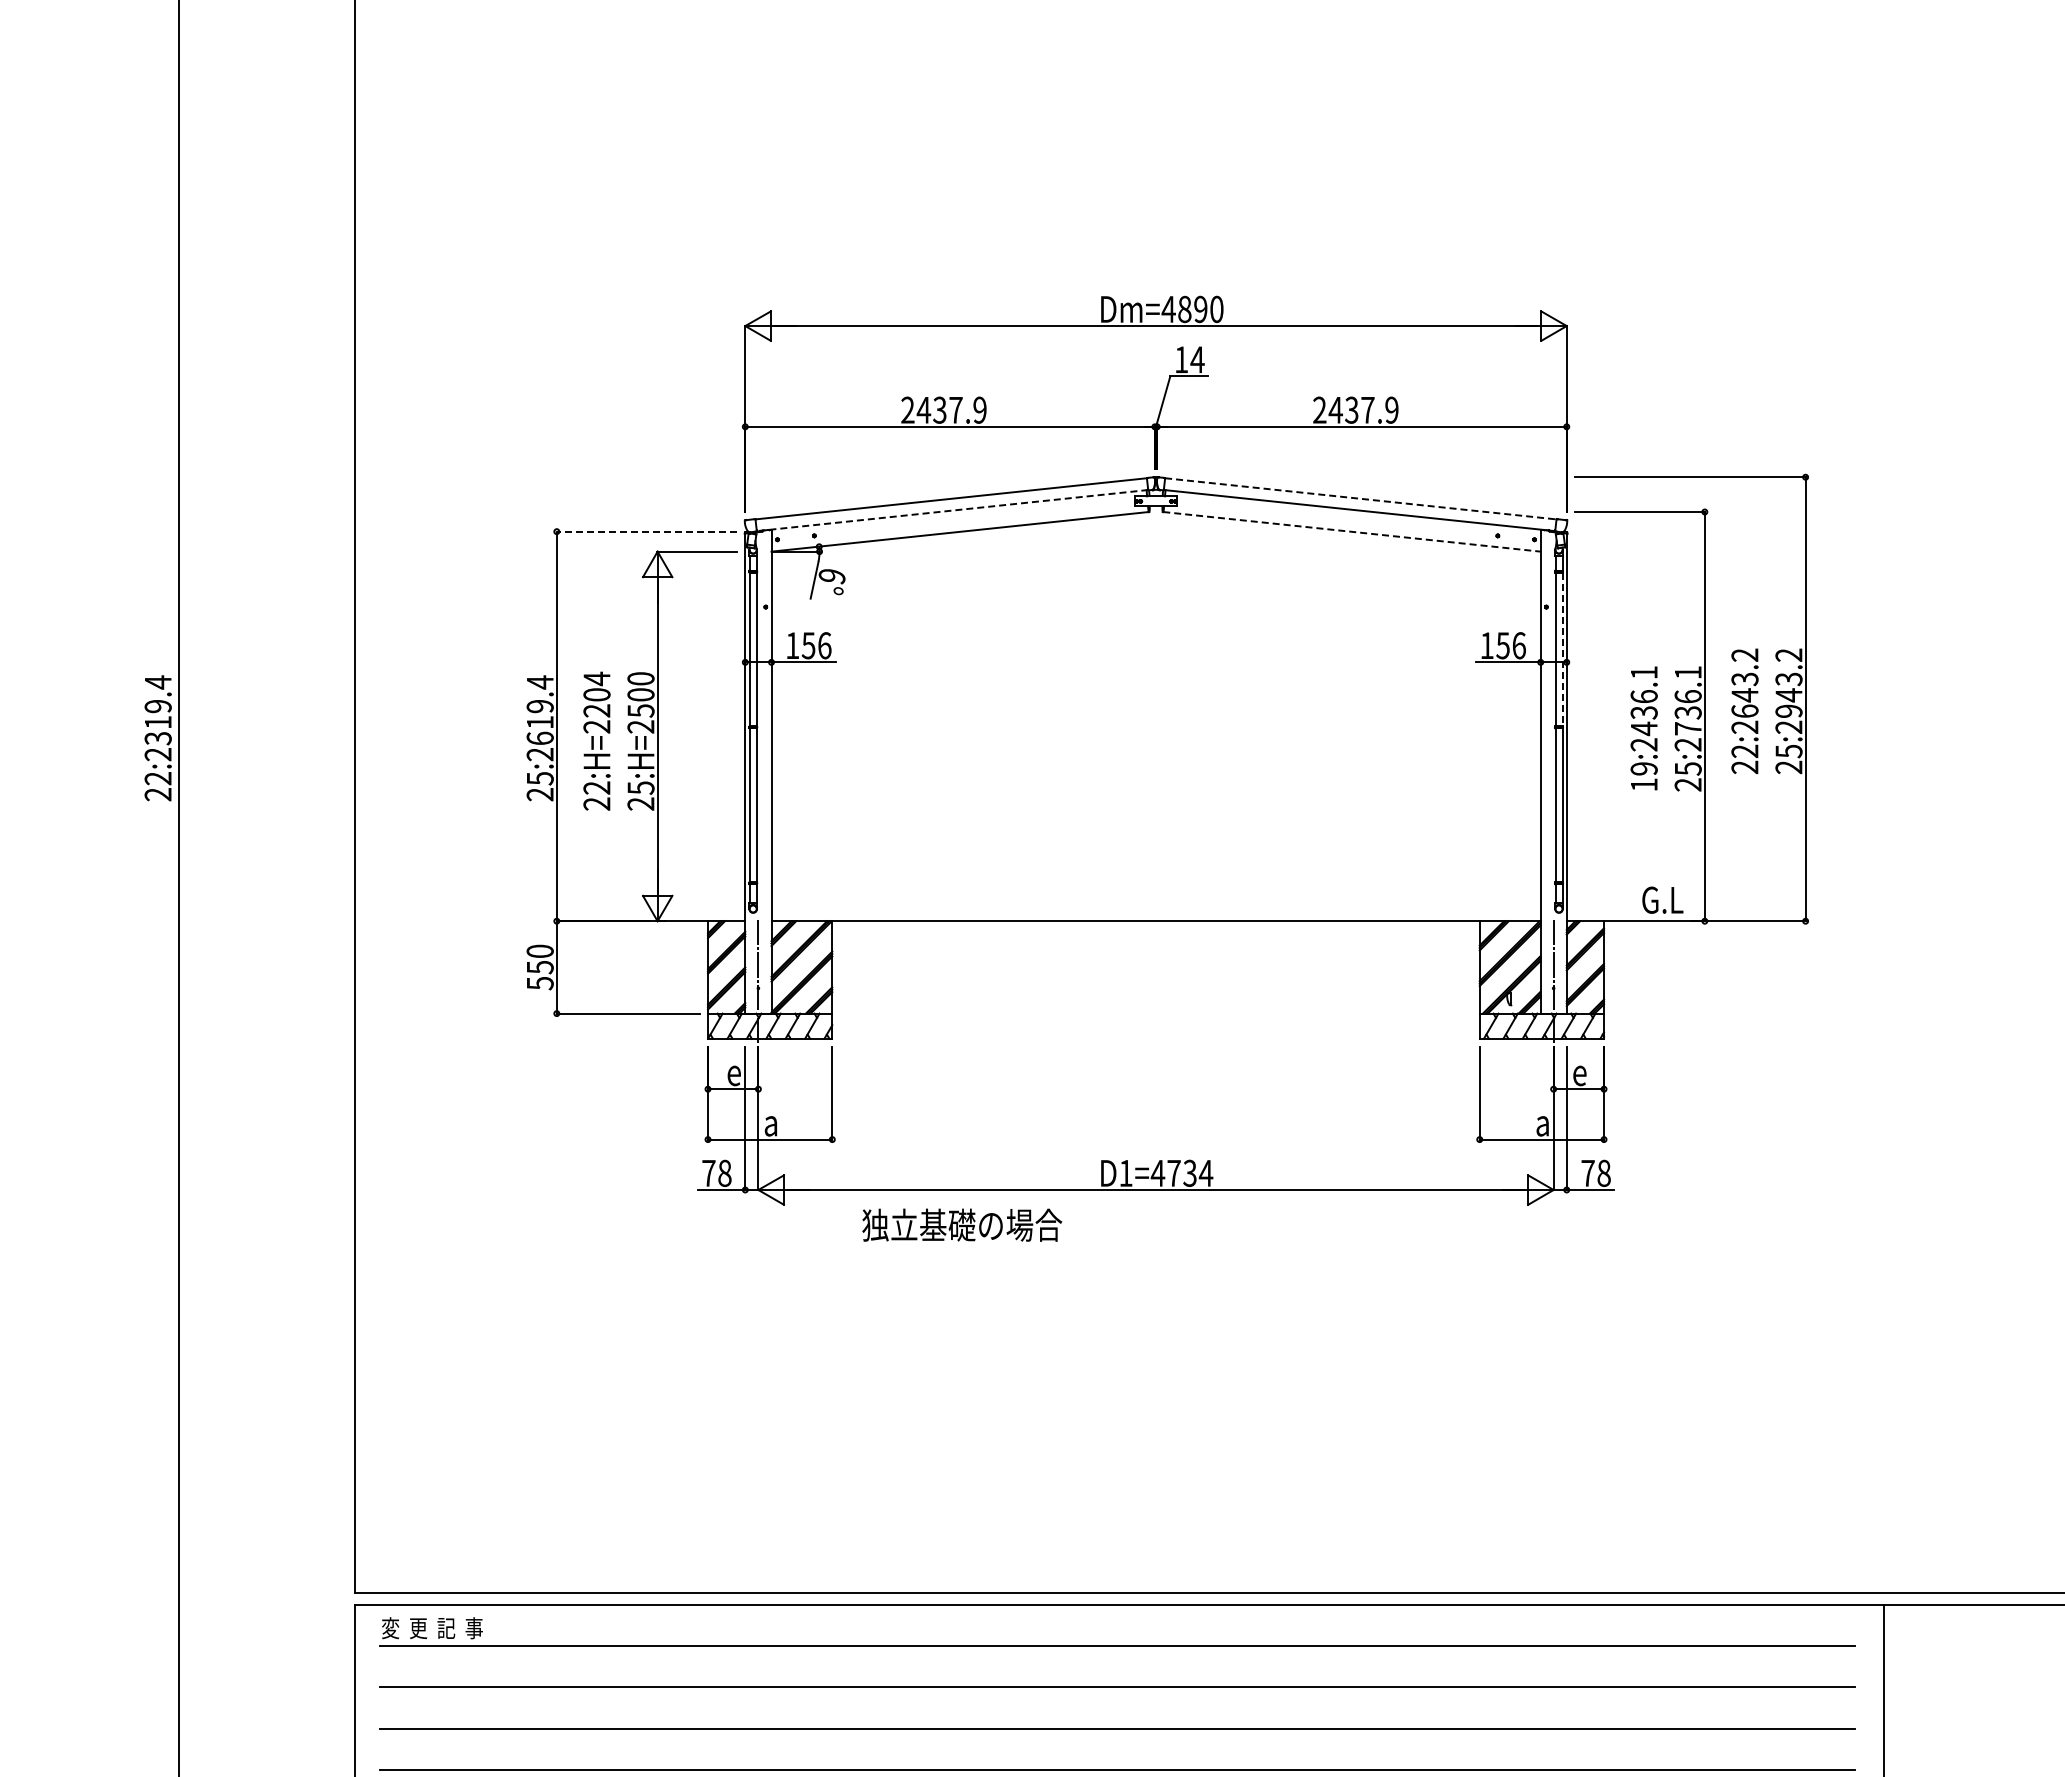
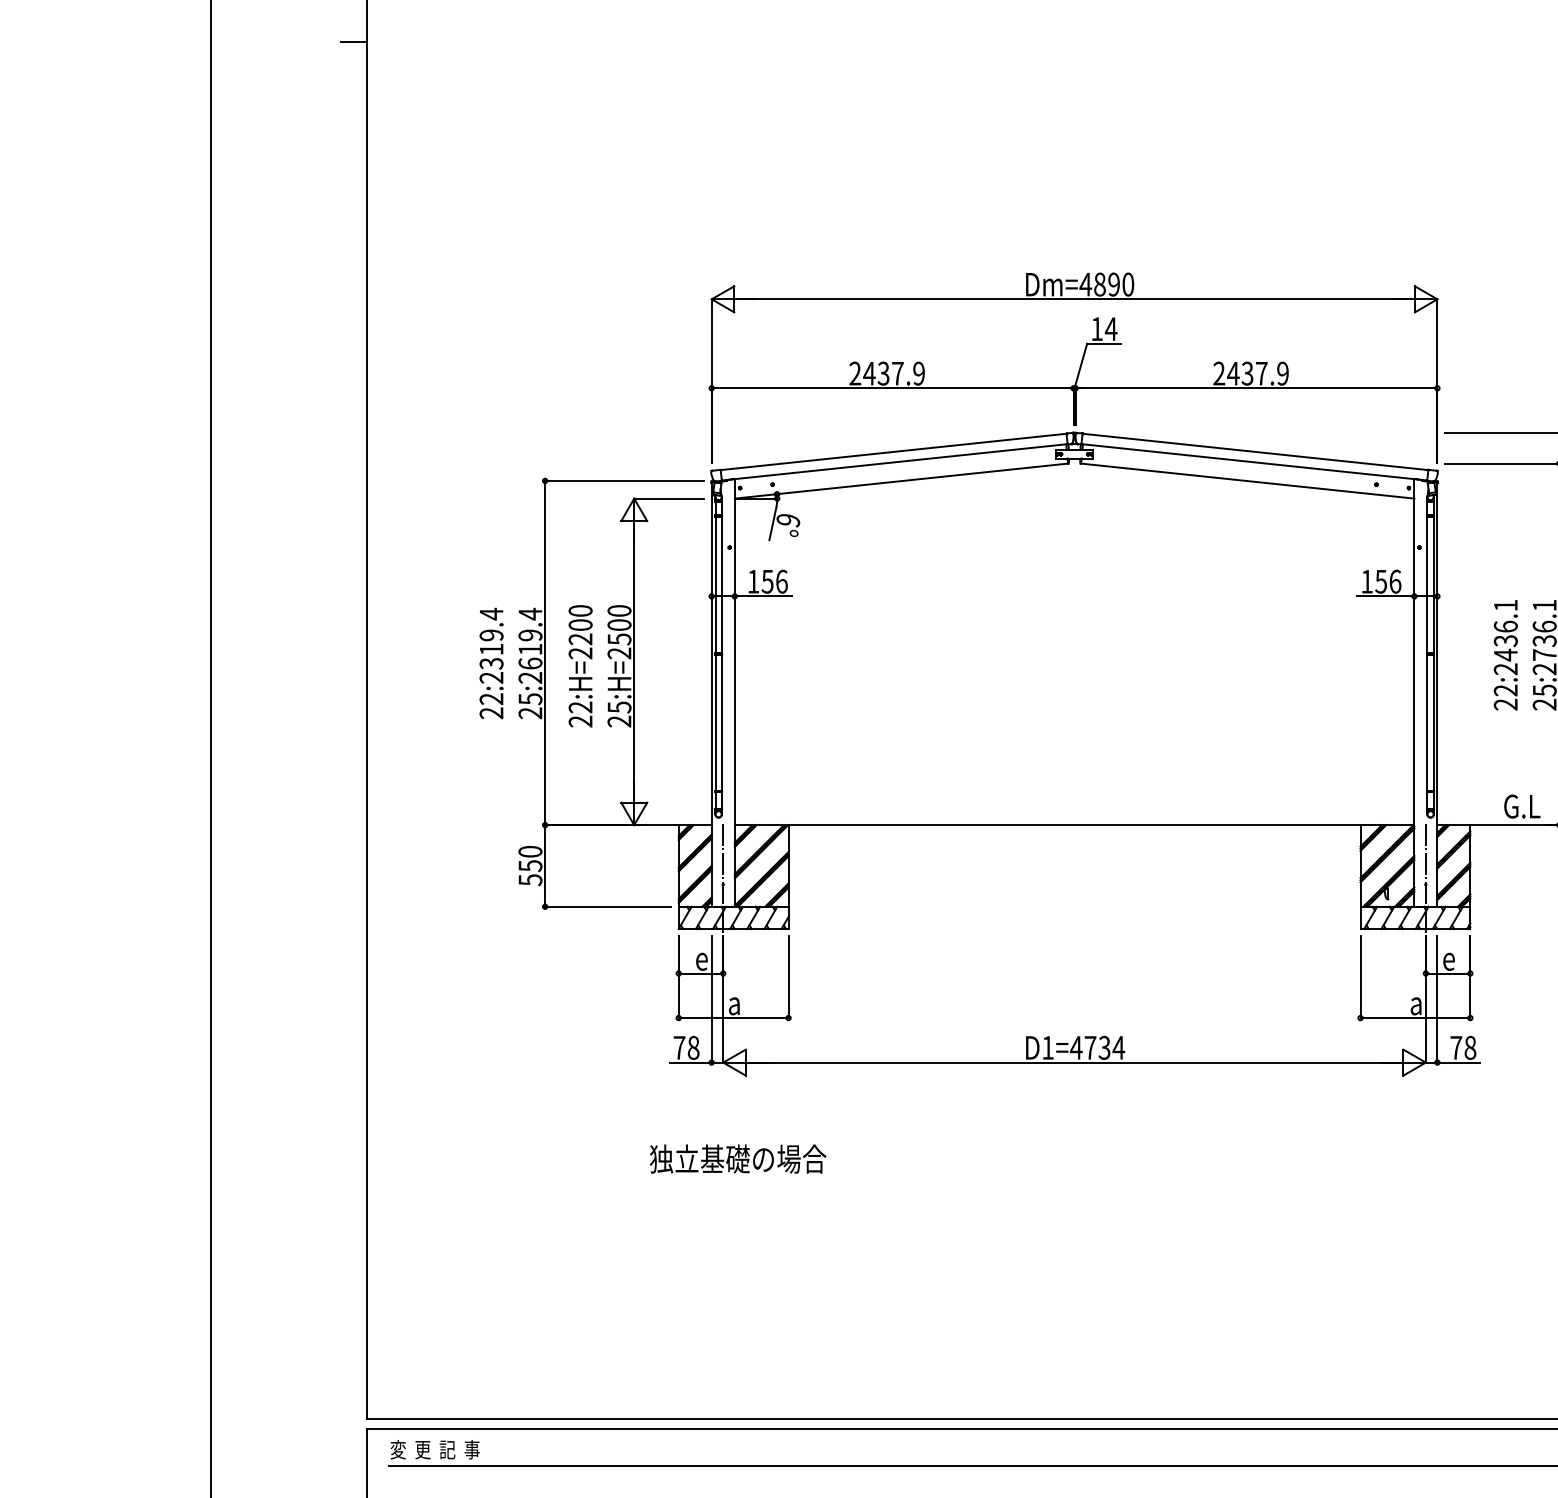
line: (340, 35) -> (354, 42), added
line: (1360, 498) -> (1255, 451), dashed -> solid
line: (952, 510) -> (894, 462), dashed -> solid
line: (646, 531) -> (624, 480), dashed -> solid
line: (1351, 531) -> (1247, 480), dashed -> solid
line: (1562, 649) -> (1433, 585), dashed -> solid
text: (596, 678) -> (580, 610), 22:H=2204 -> 22:H=2200
text: (157, 738) -> (490, 663), moved
text: (1643, 776) -> (1505, 697), 19:2436.1 -> 22:2436.1
text: (962, 1224) -> (738, 1158), moved

